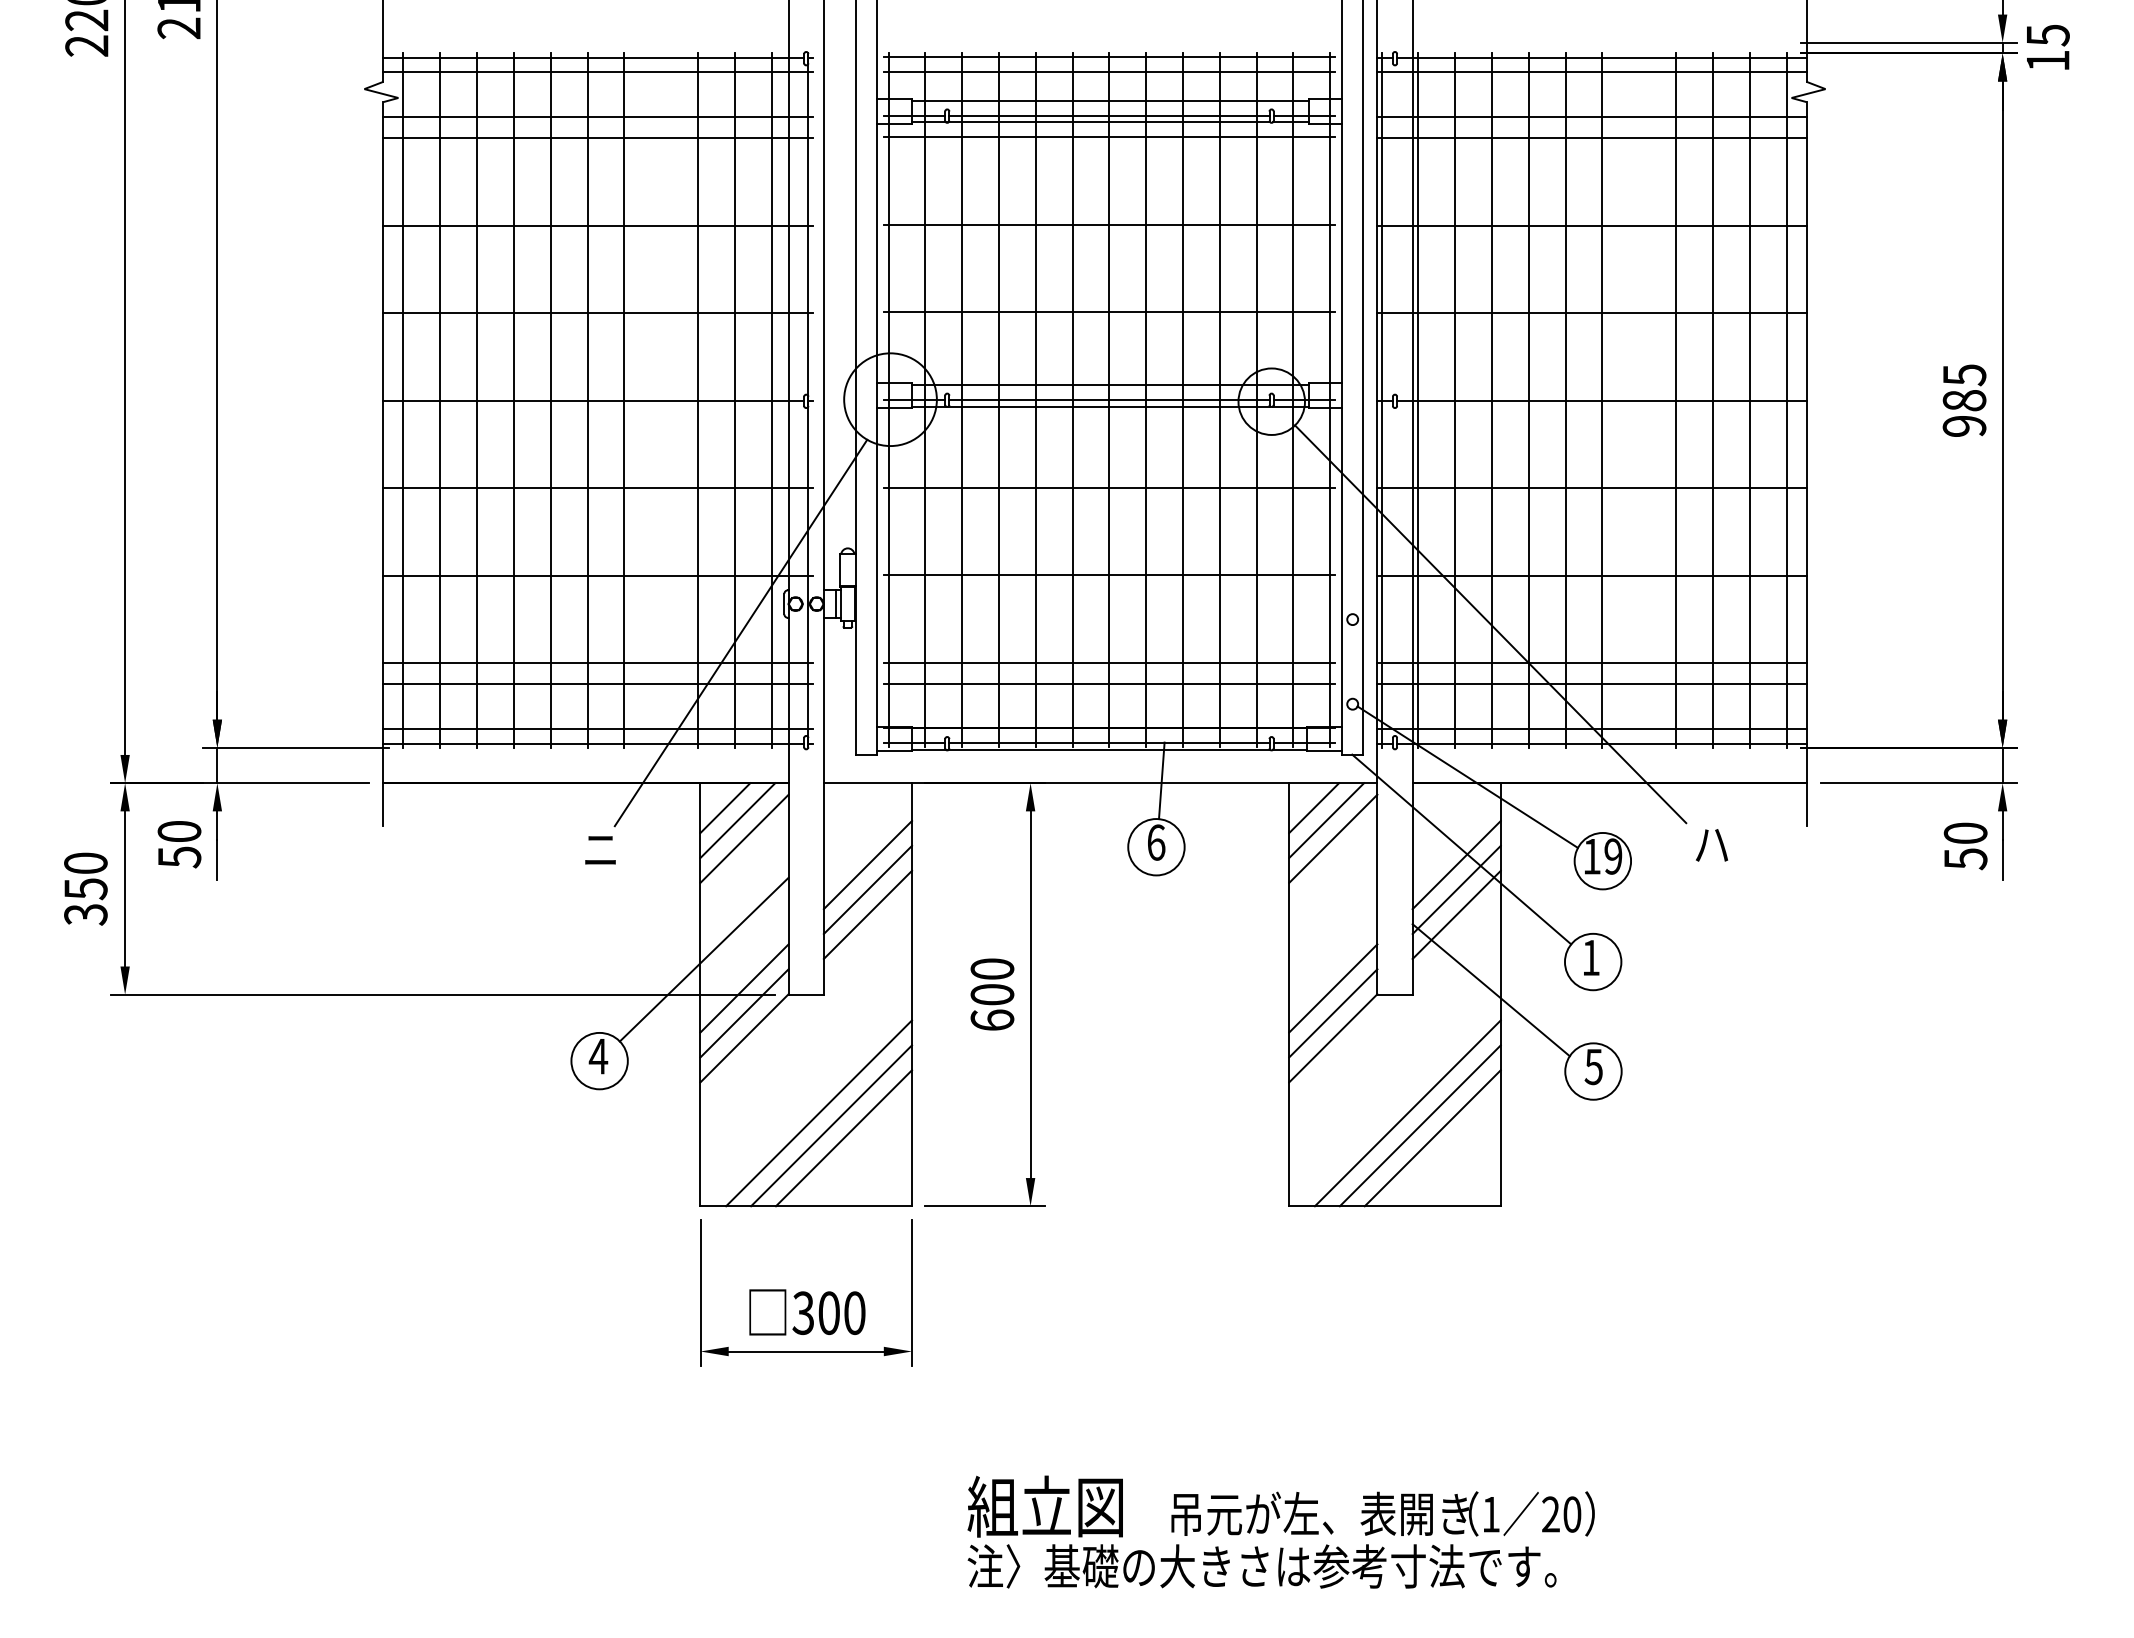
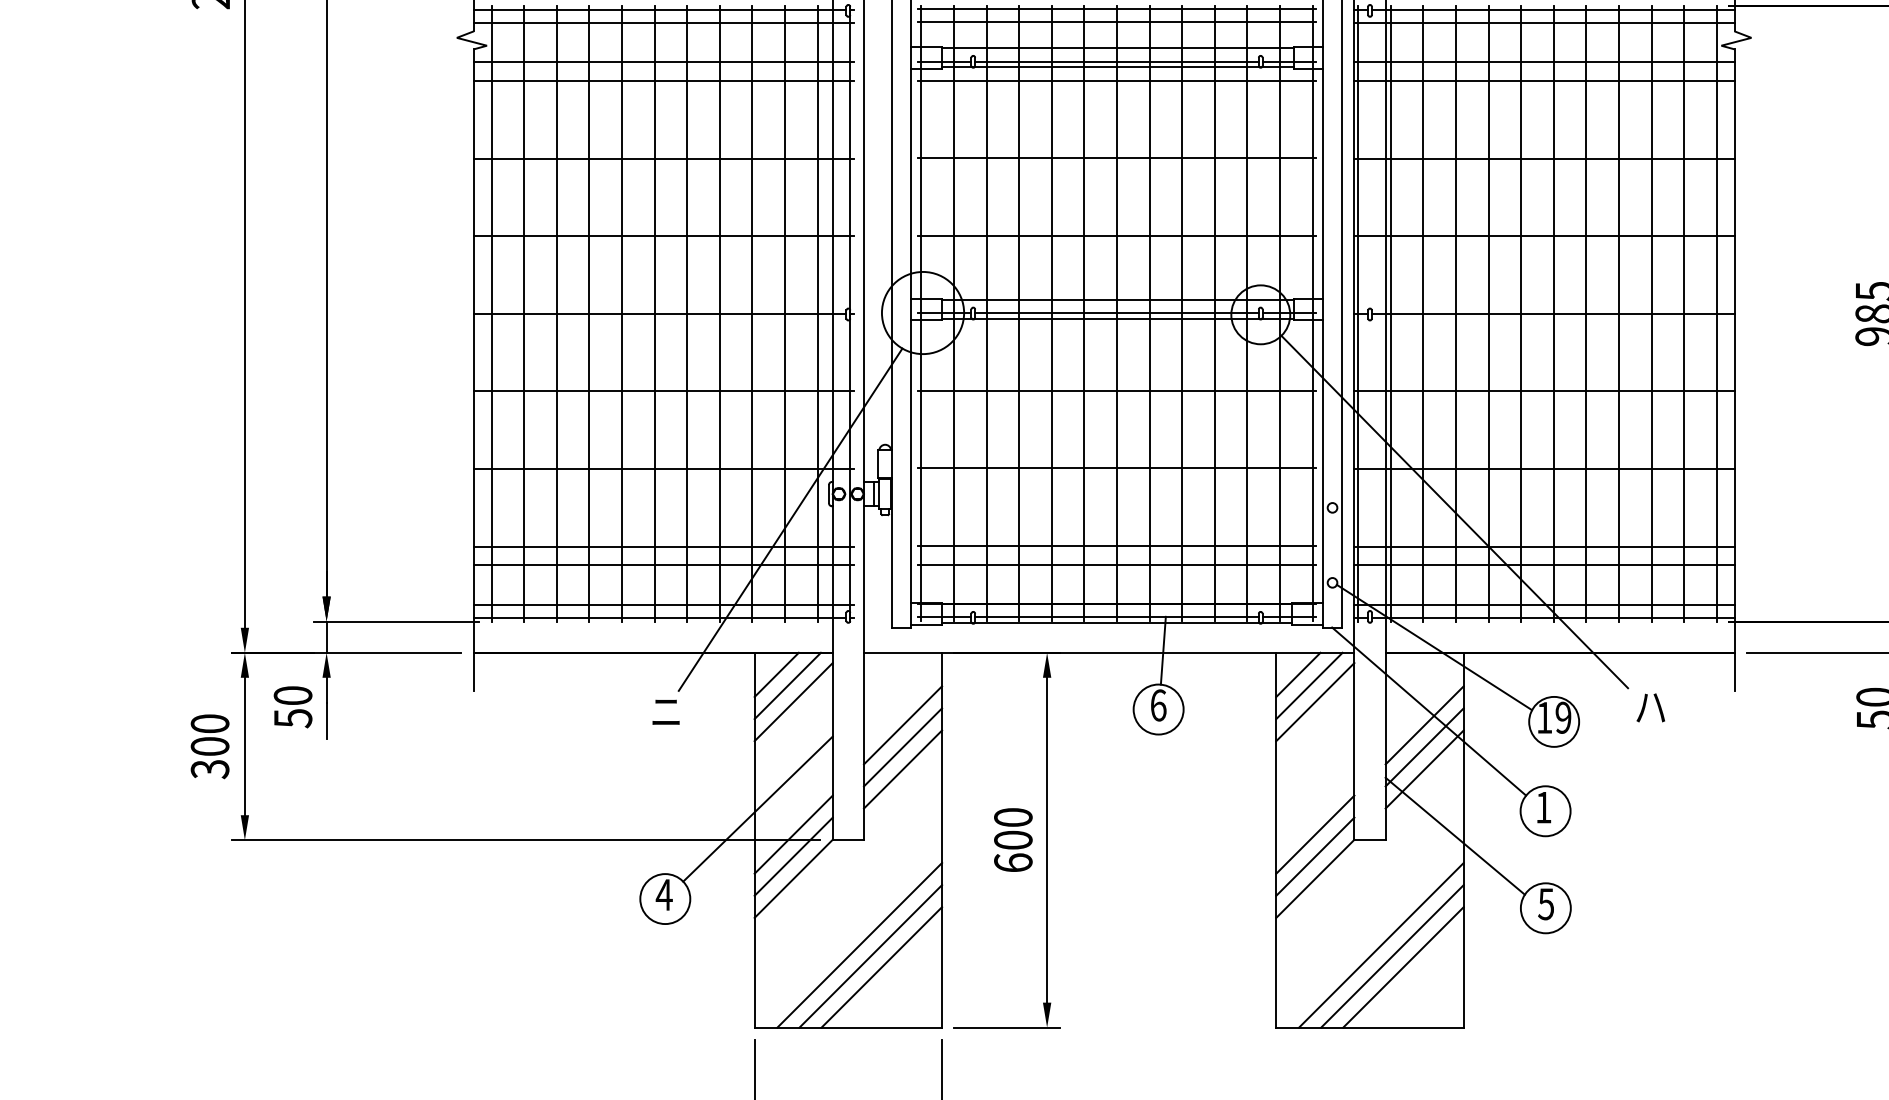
line: (661, 400) -> (720, 313), added
line: (1639, 400) -> (1586, 313), added
text: (85, 889) -> (209, 747), 350 -> 300

